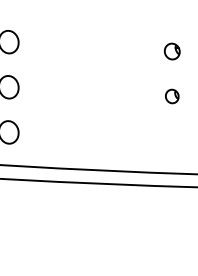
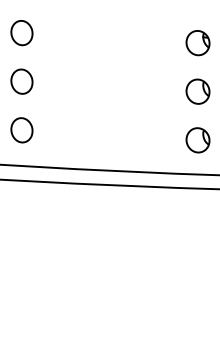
part: (171, 51) -> (197, 43), size x1.43
part: (171, 96) -> (197, 91), size x1.67
part: (171, 141) -> (197, 140), added

